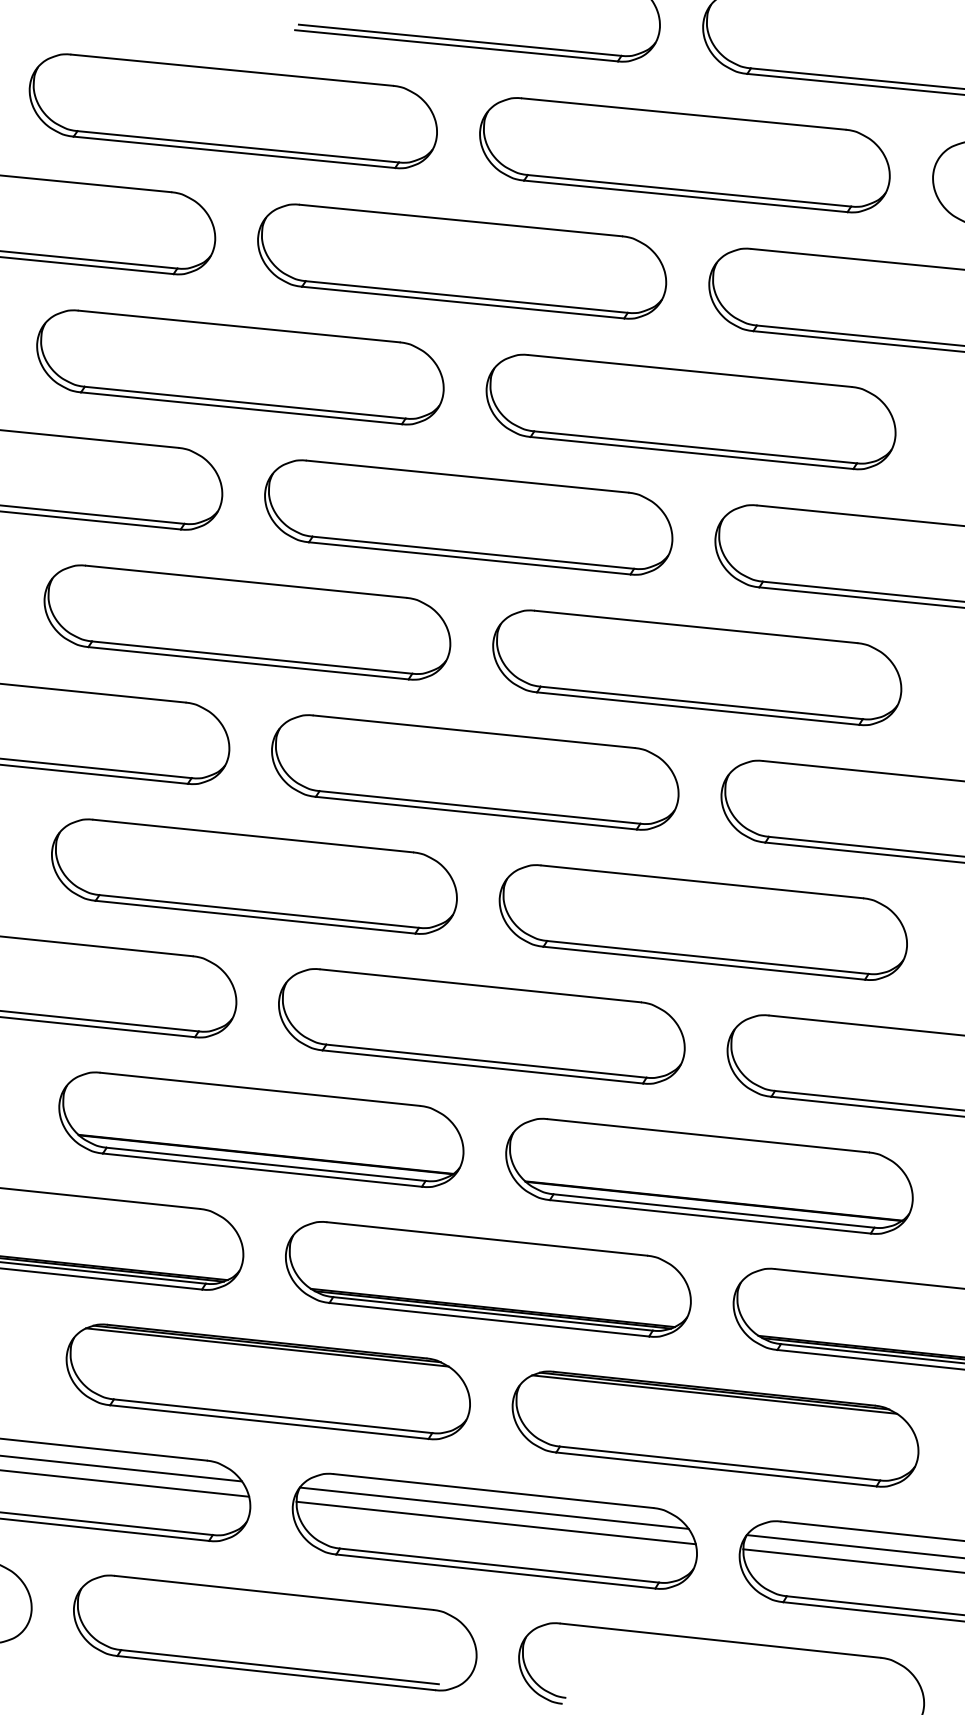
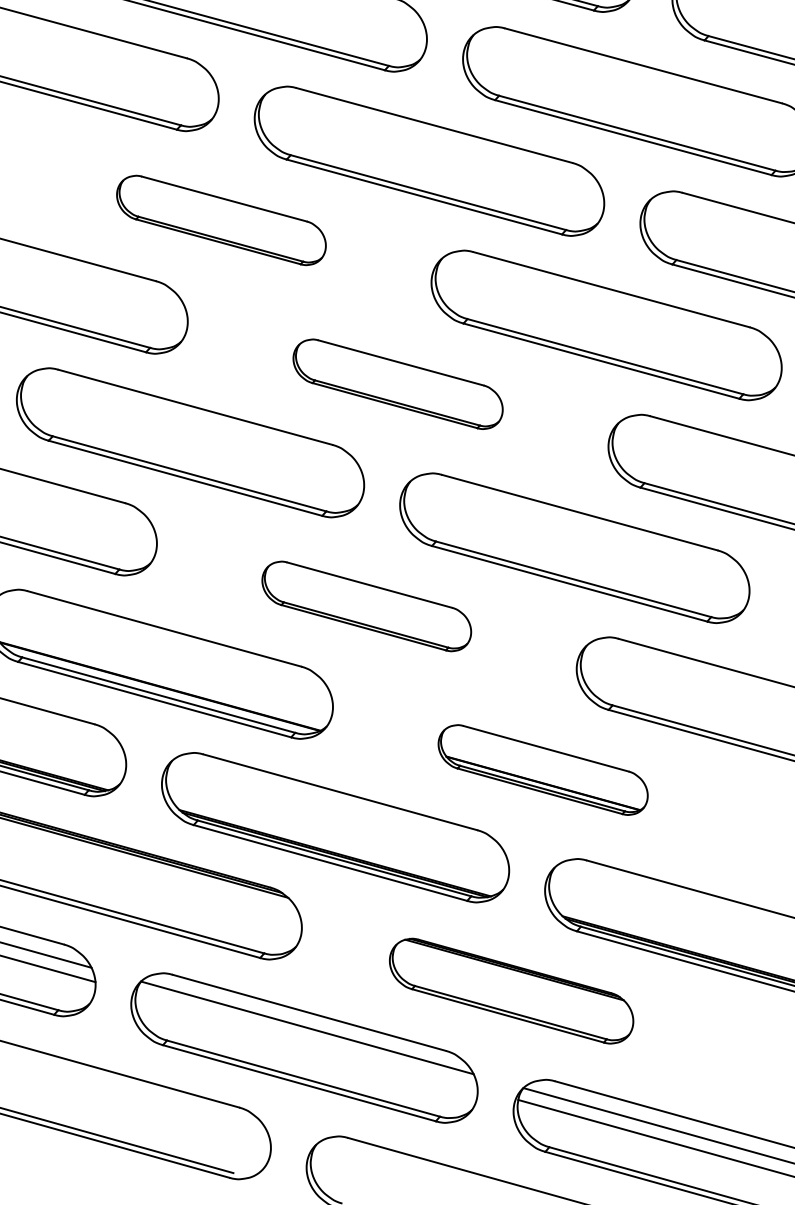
part: (247, 622) -> (221, 220), size x0.6
part: (475, 772) -> (398, 384), size x0.6
part: (481, 1026) -> (366, 606), size x0.6
part: (709, 1175) -> (543, 769), size x0.6
part: (715, 1428) -> (511, 990), size x0.7
line: (495, 1522) -> (306, 1040), removed

